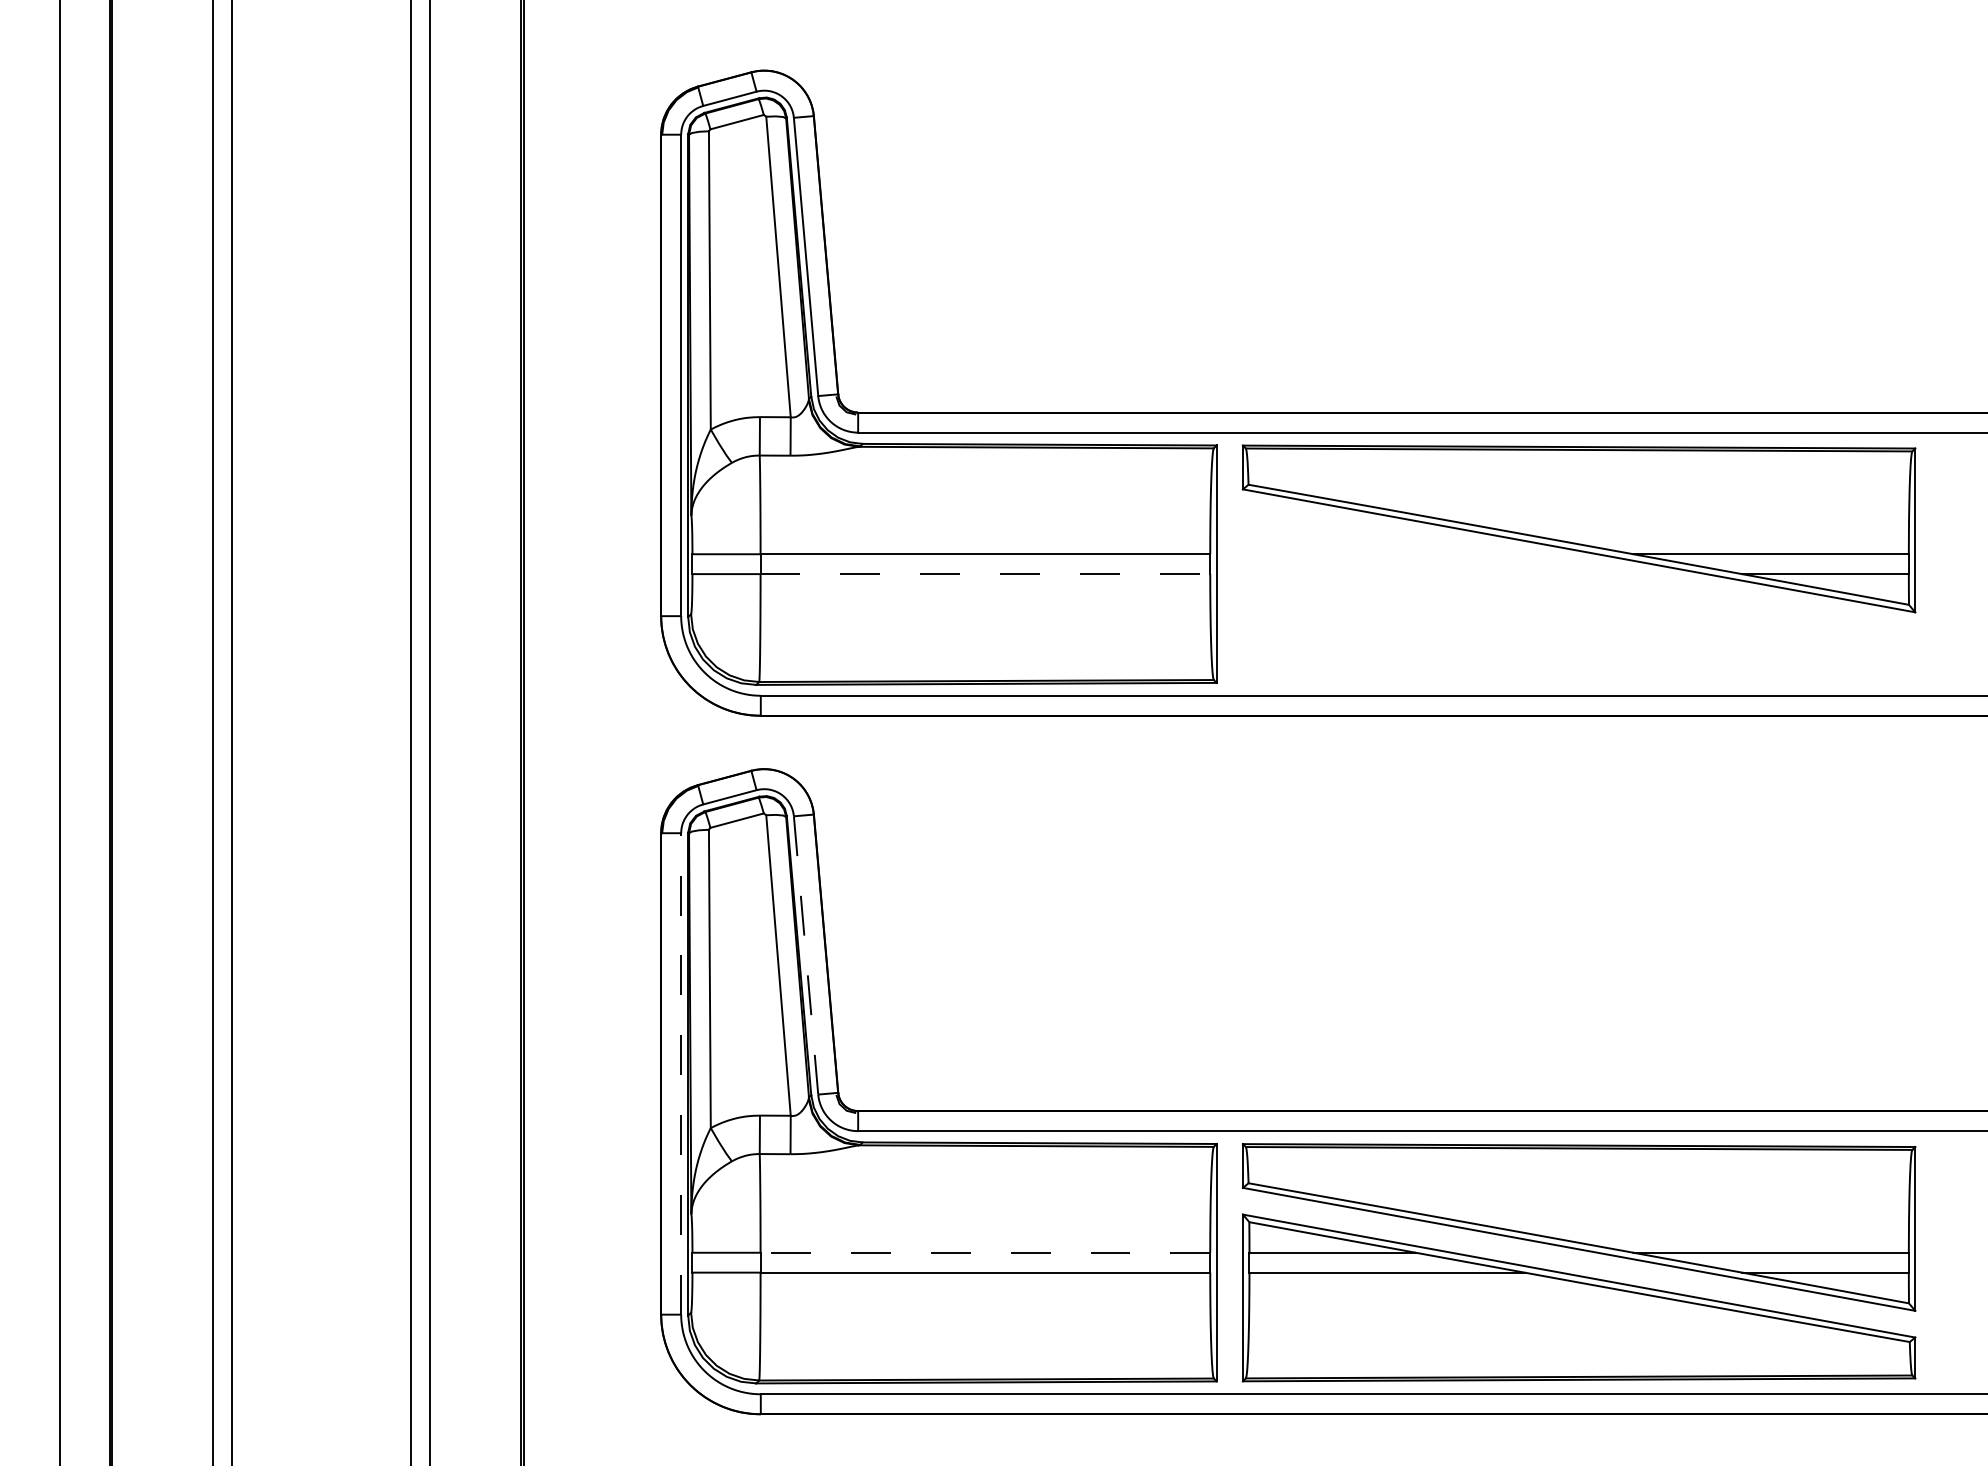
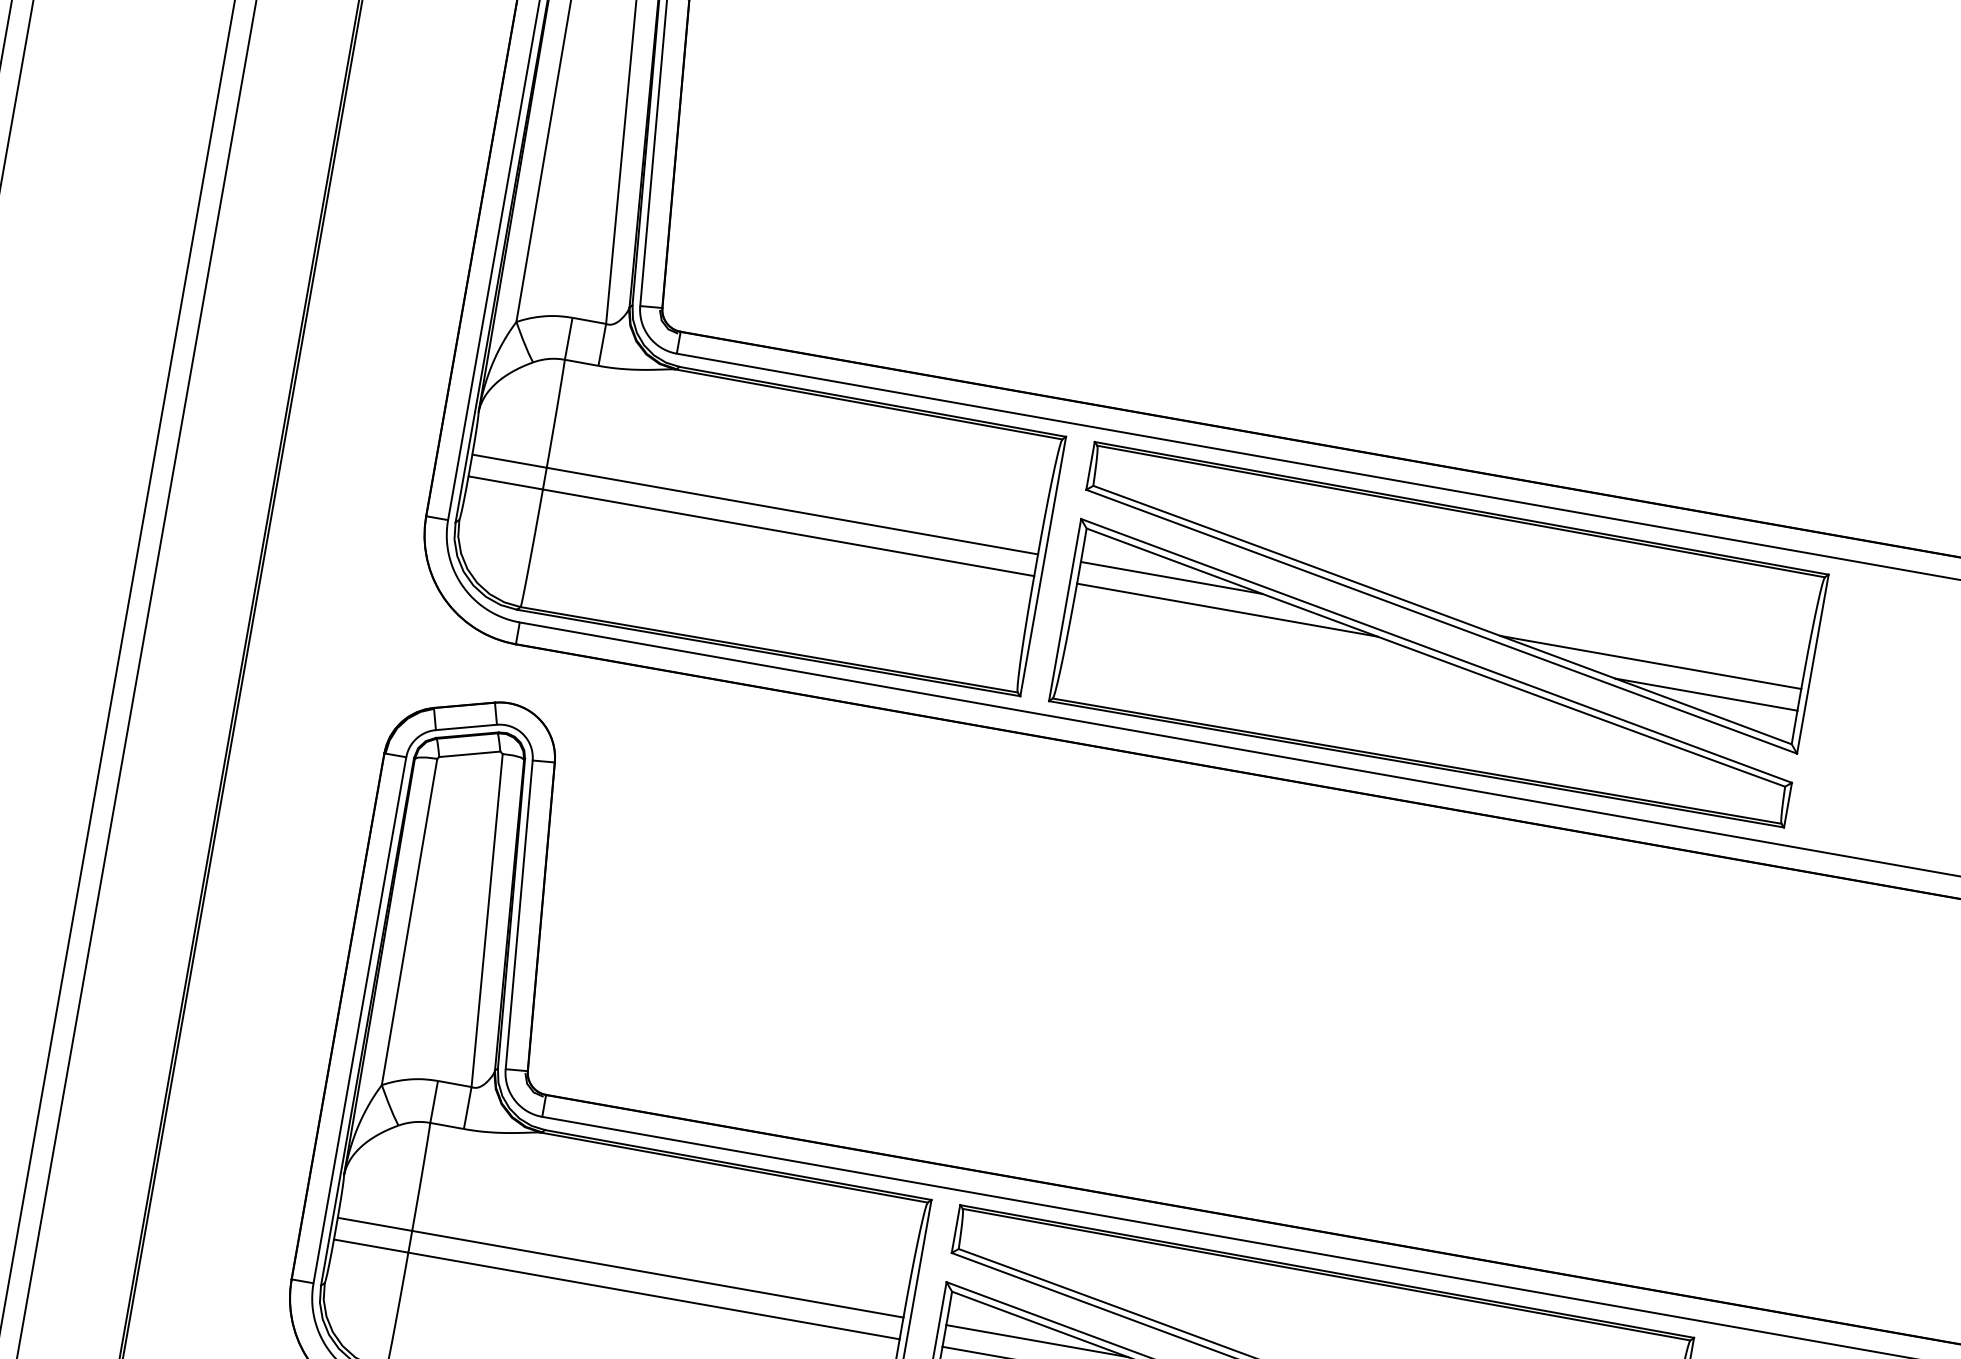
line: (985, 574) -> (788, 533), dashed -> solid
part: (1578, 599) -> (1431, 674), added
line: (806, 955) -> (519, 915), dashed -> solid
line: (681, 1073) -> (360, 1019), dashed -> solid
line: (985, 1252) -> (658, 1273), dashed -> solid

